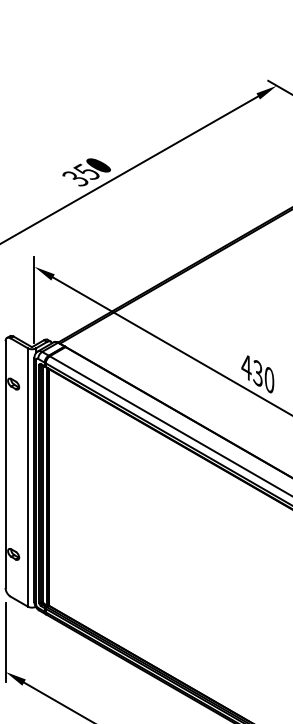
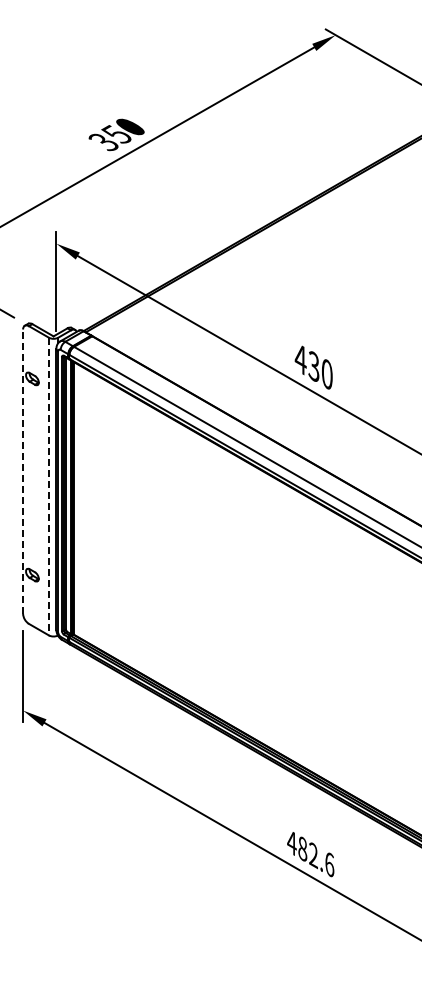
line: (5, 464) -> (23, 471), solid -> dashed
line: (27, 477) -> (48, 486), solid -> dashed

